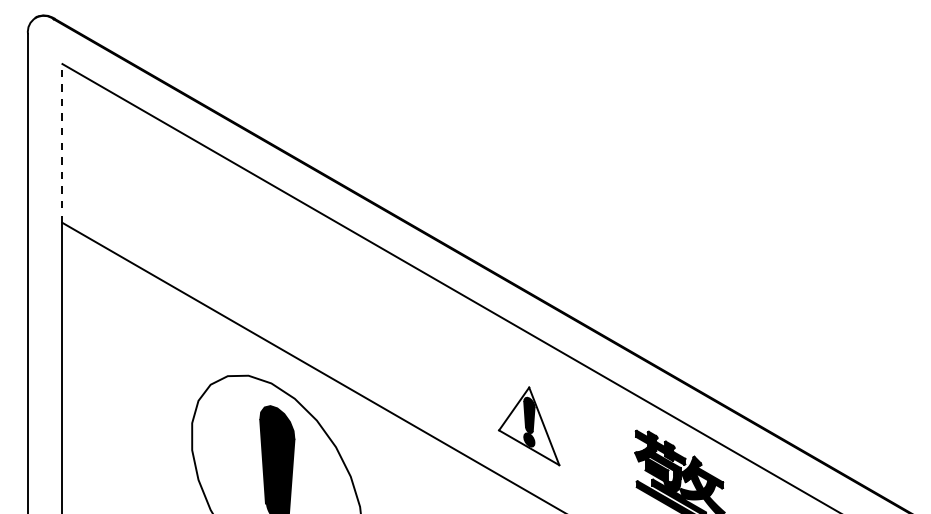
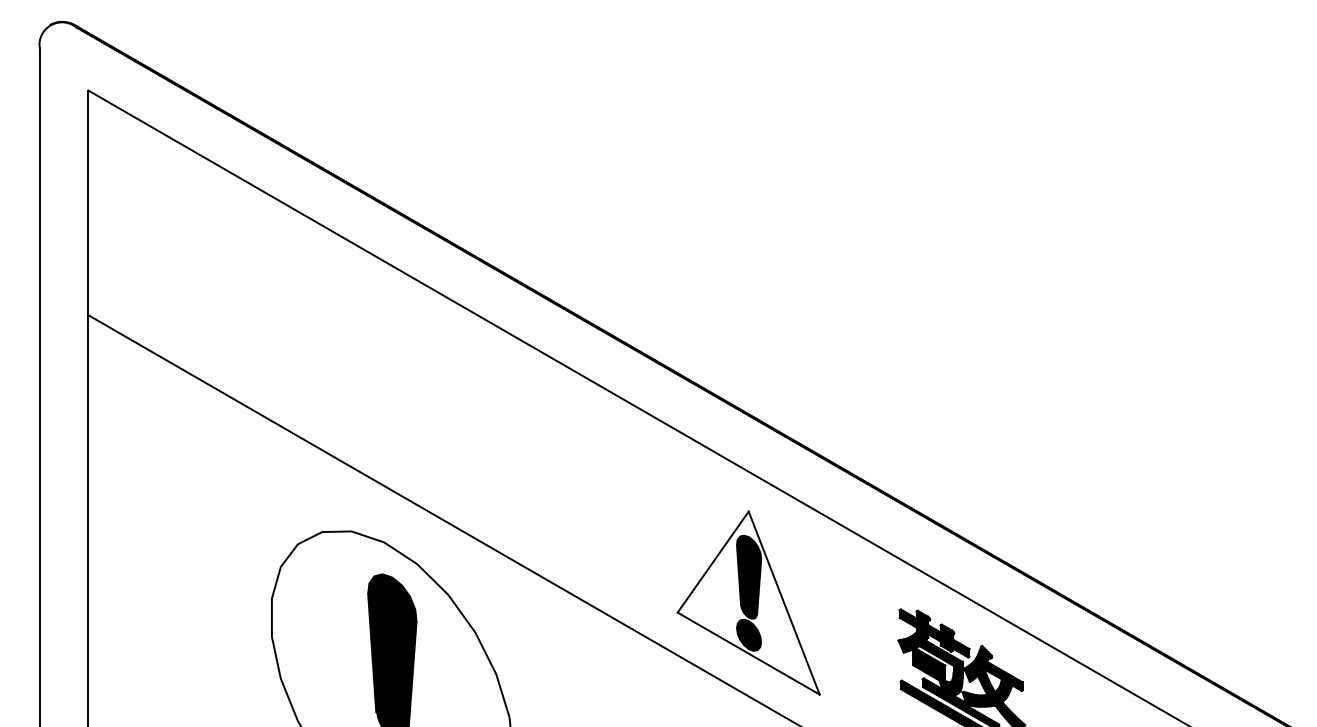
line: (62, 143) -> (88, 202), dashed -> solid
part: (529, 425) -> (748, 602), size x1.67

